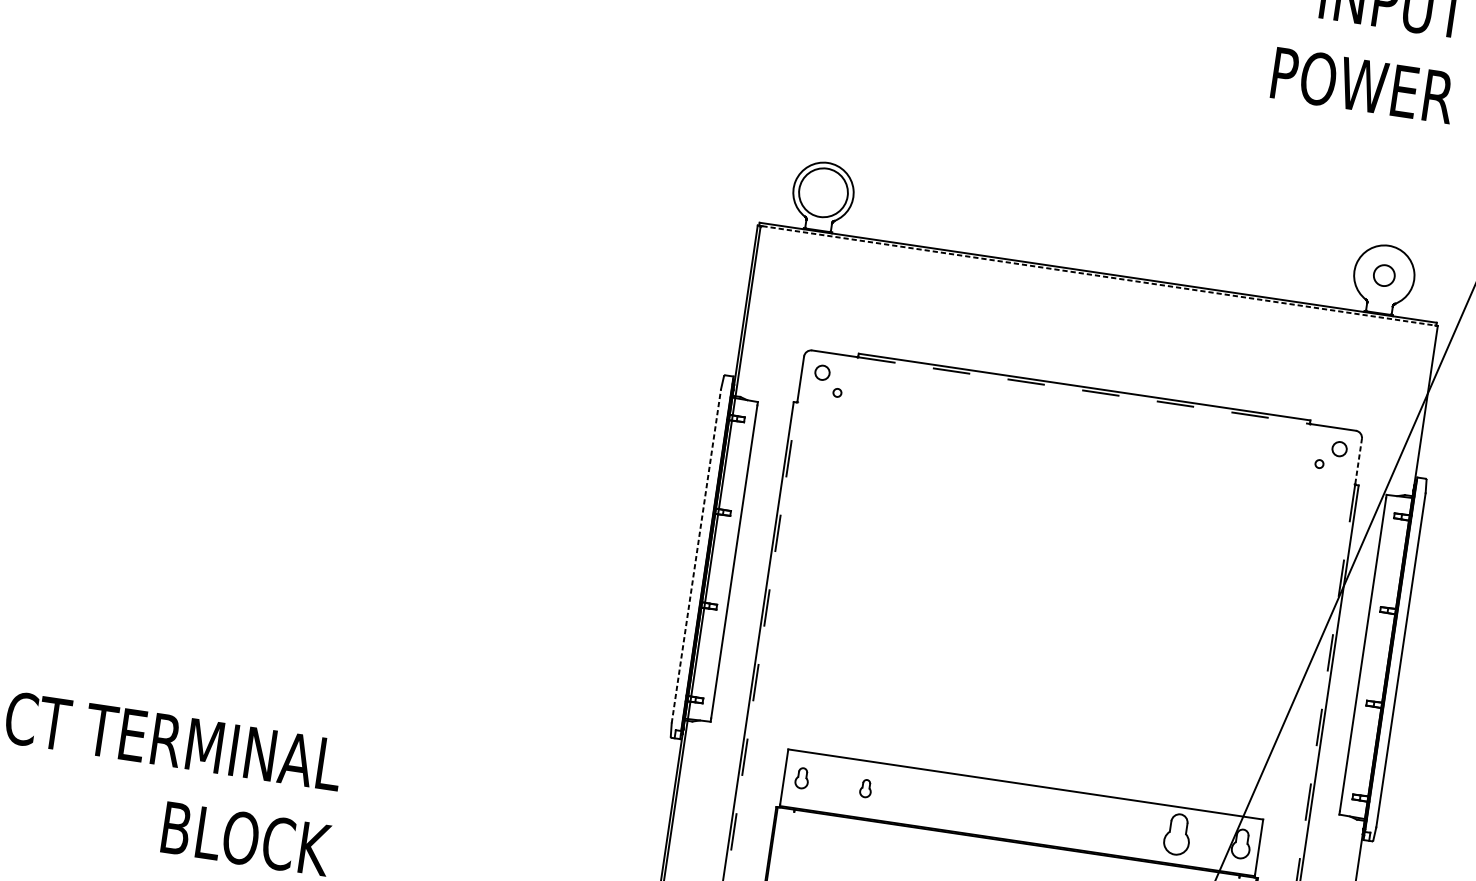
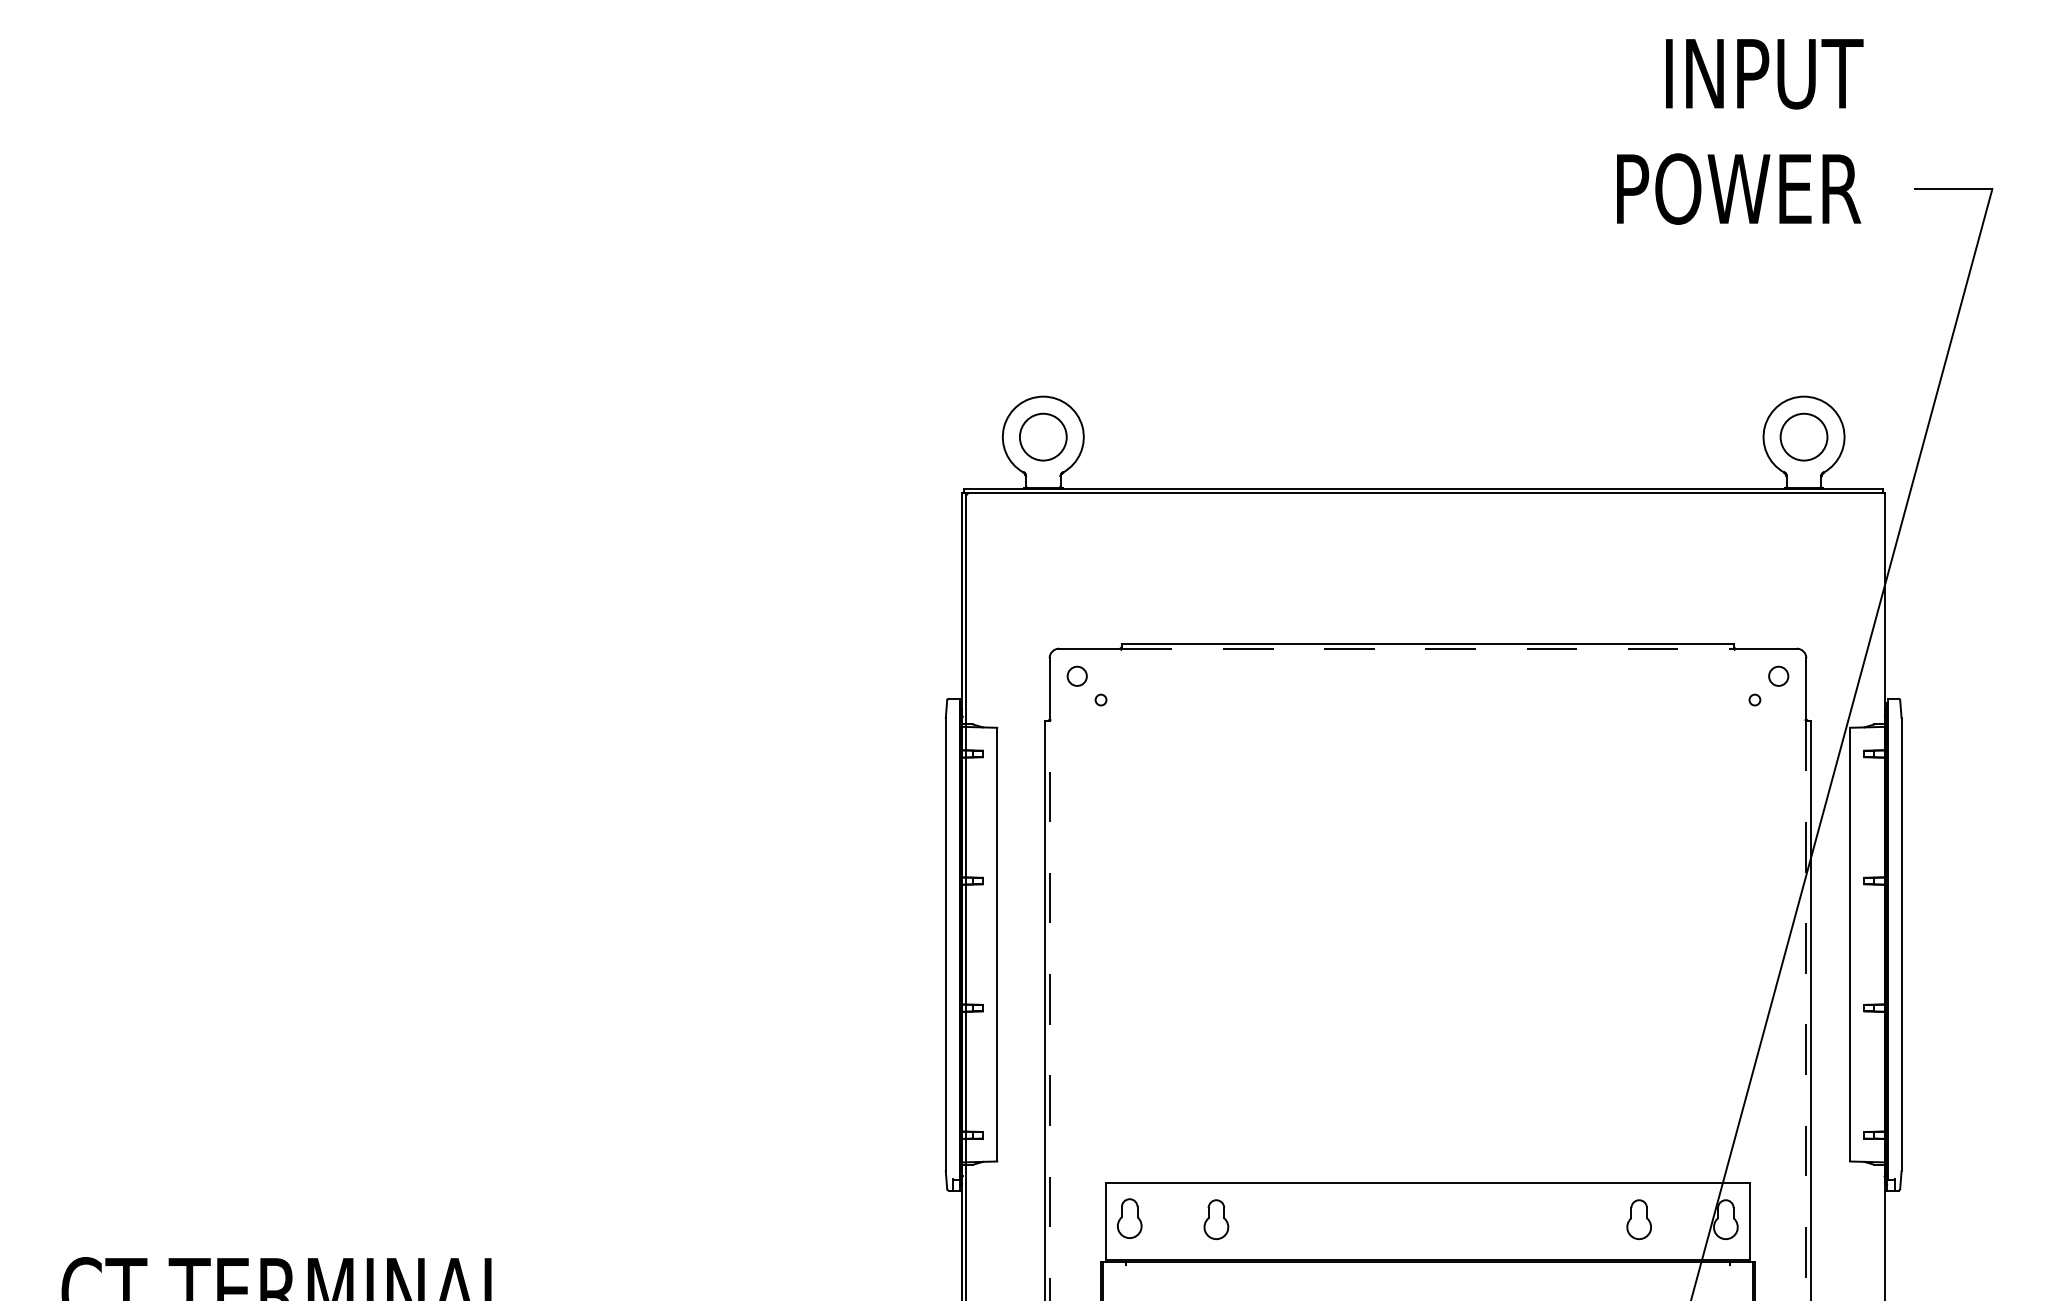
circle: (822, 192) -> (1042, 436), size x0.71
line: (1099, 275) -> (1425, 493), dashed -> solid
circle: (1383, 275) -> (1803, 436), size x1.67
line: (1358, 461) -> (1806, 688), dashed -> solid
line: (696, 556) -> (945, 944), dashed -> solid
part: (801, 778) -> (1129, 1218), size x1.43
part: (866, 788) -> (1216, 1219), size x1.67
part: (1177, 834) -> (1638, 1219), size x0.71

